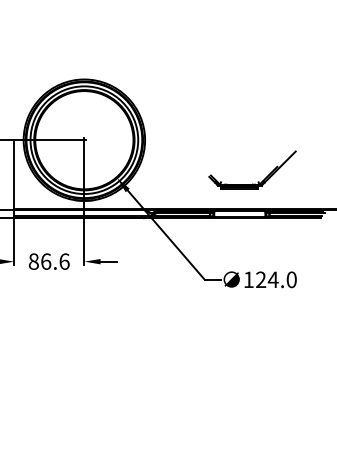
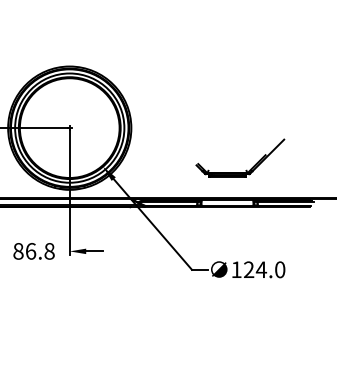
text: (64, 261) -> (49, 251), 86.6 -> 86.8

